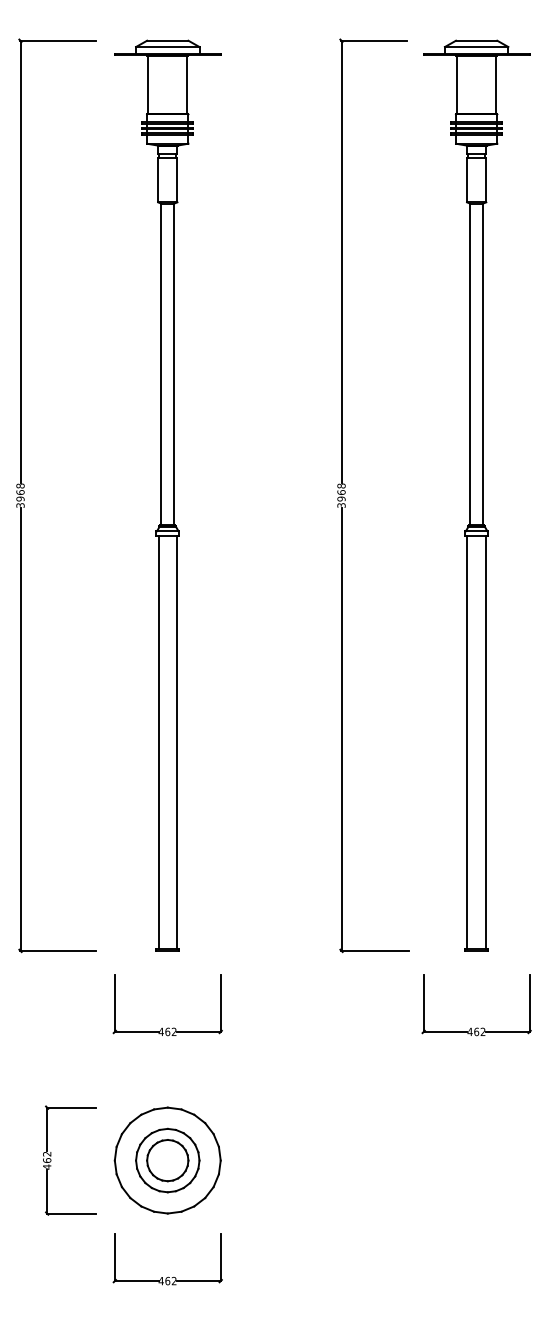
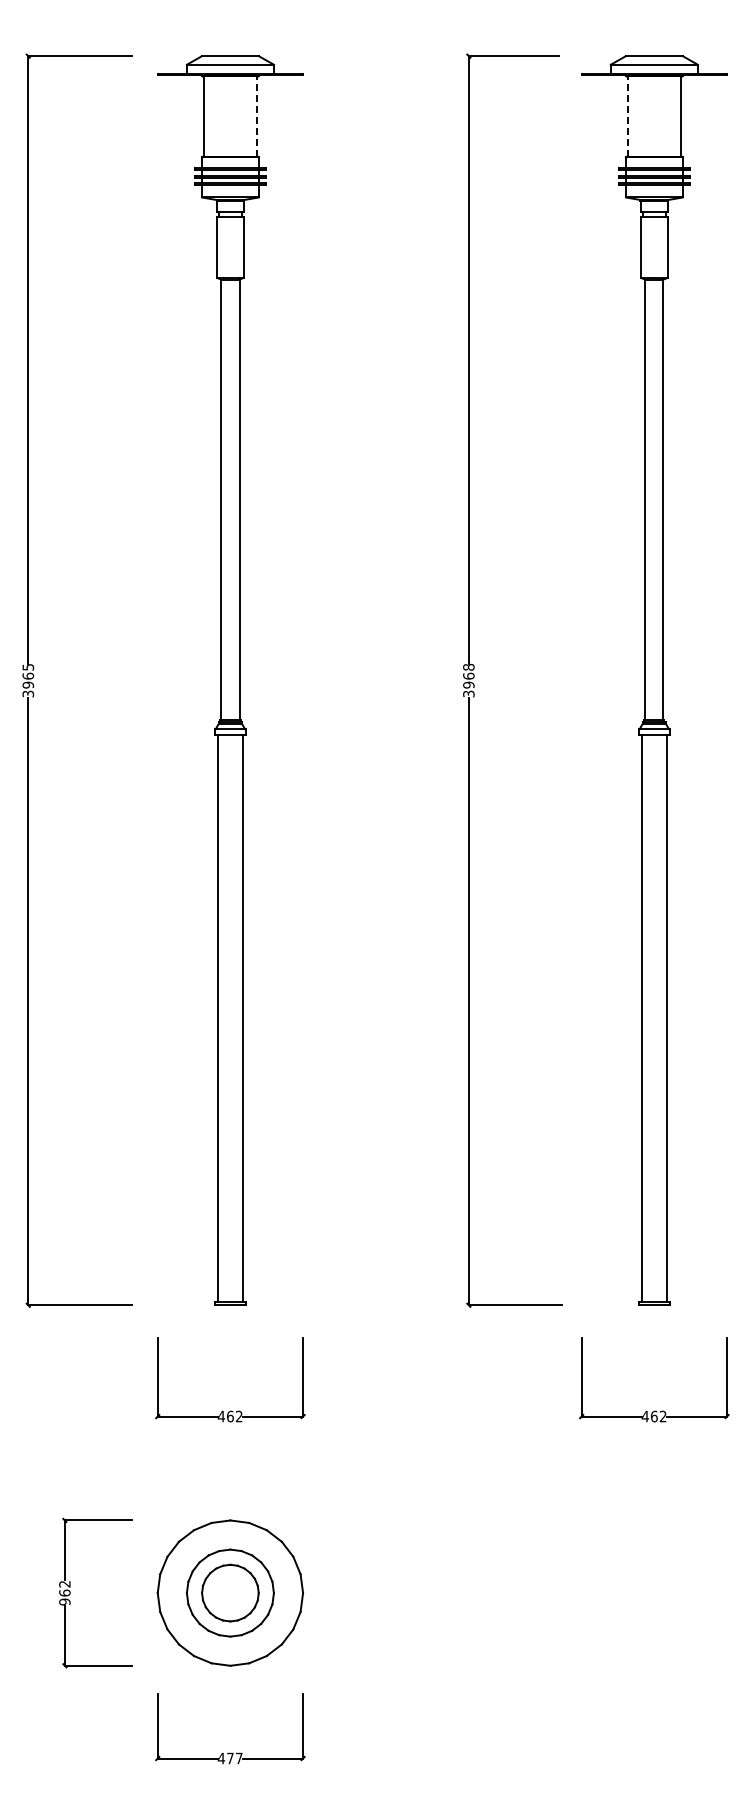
line: (187, 84) -> (257, 116), solid -> dashed
line: (457, 84) -> (627, 116), solid -> dashed
text: (20, 485) -> (28, 666), 3968 -> 3965
text: (46, 1166) -> (64, 1601), 462 -> 962
text: (170, 1281) -> (234, 1758), 462 -> 477

